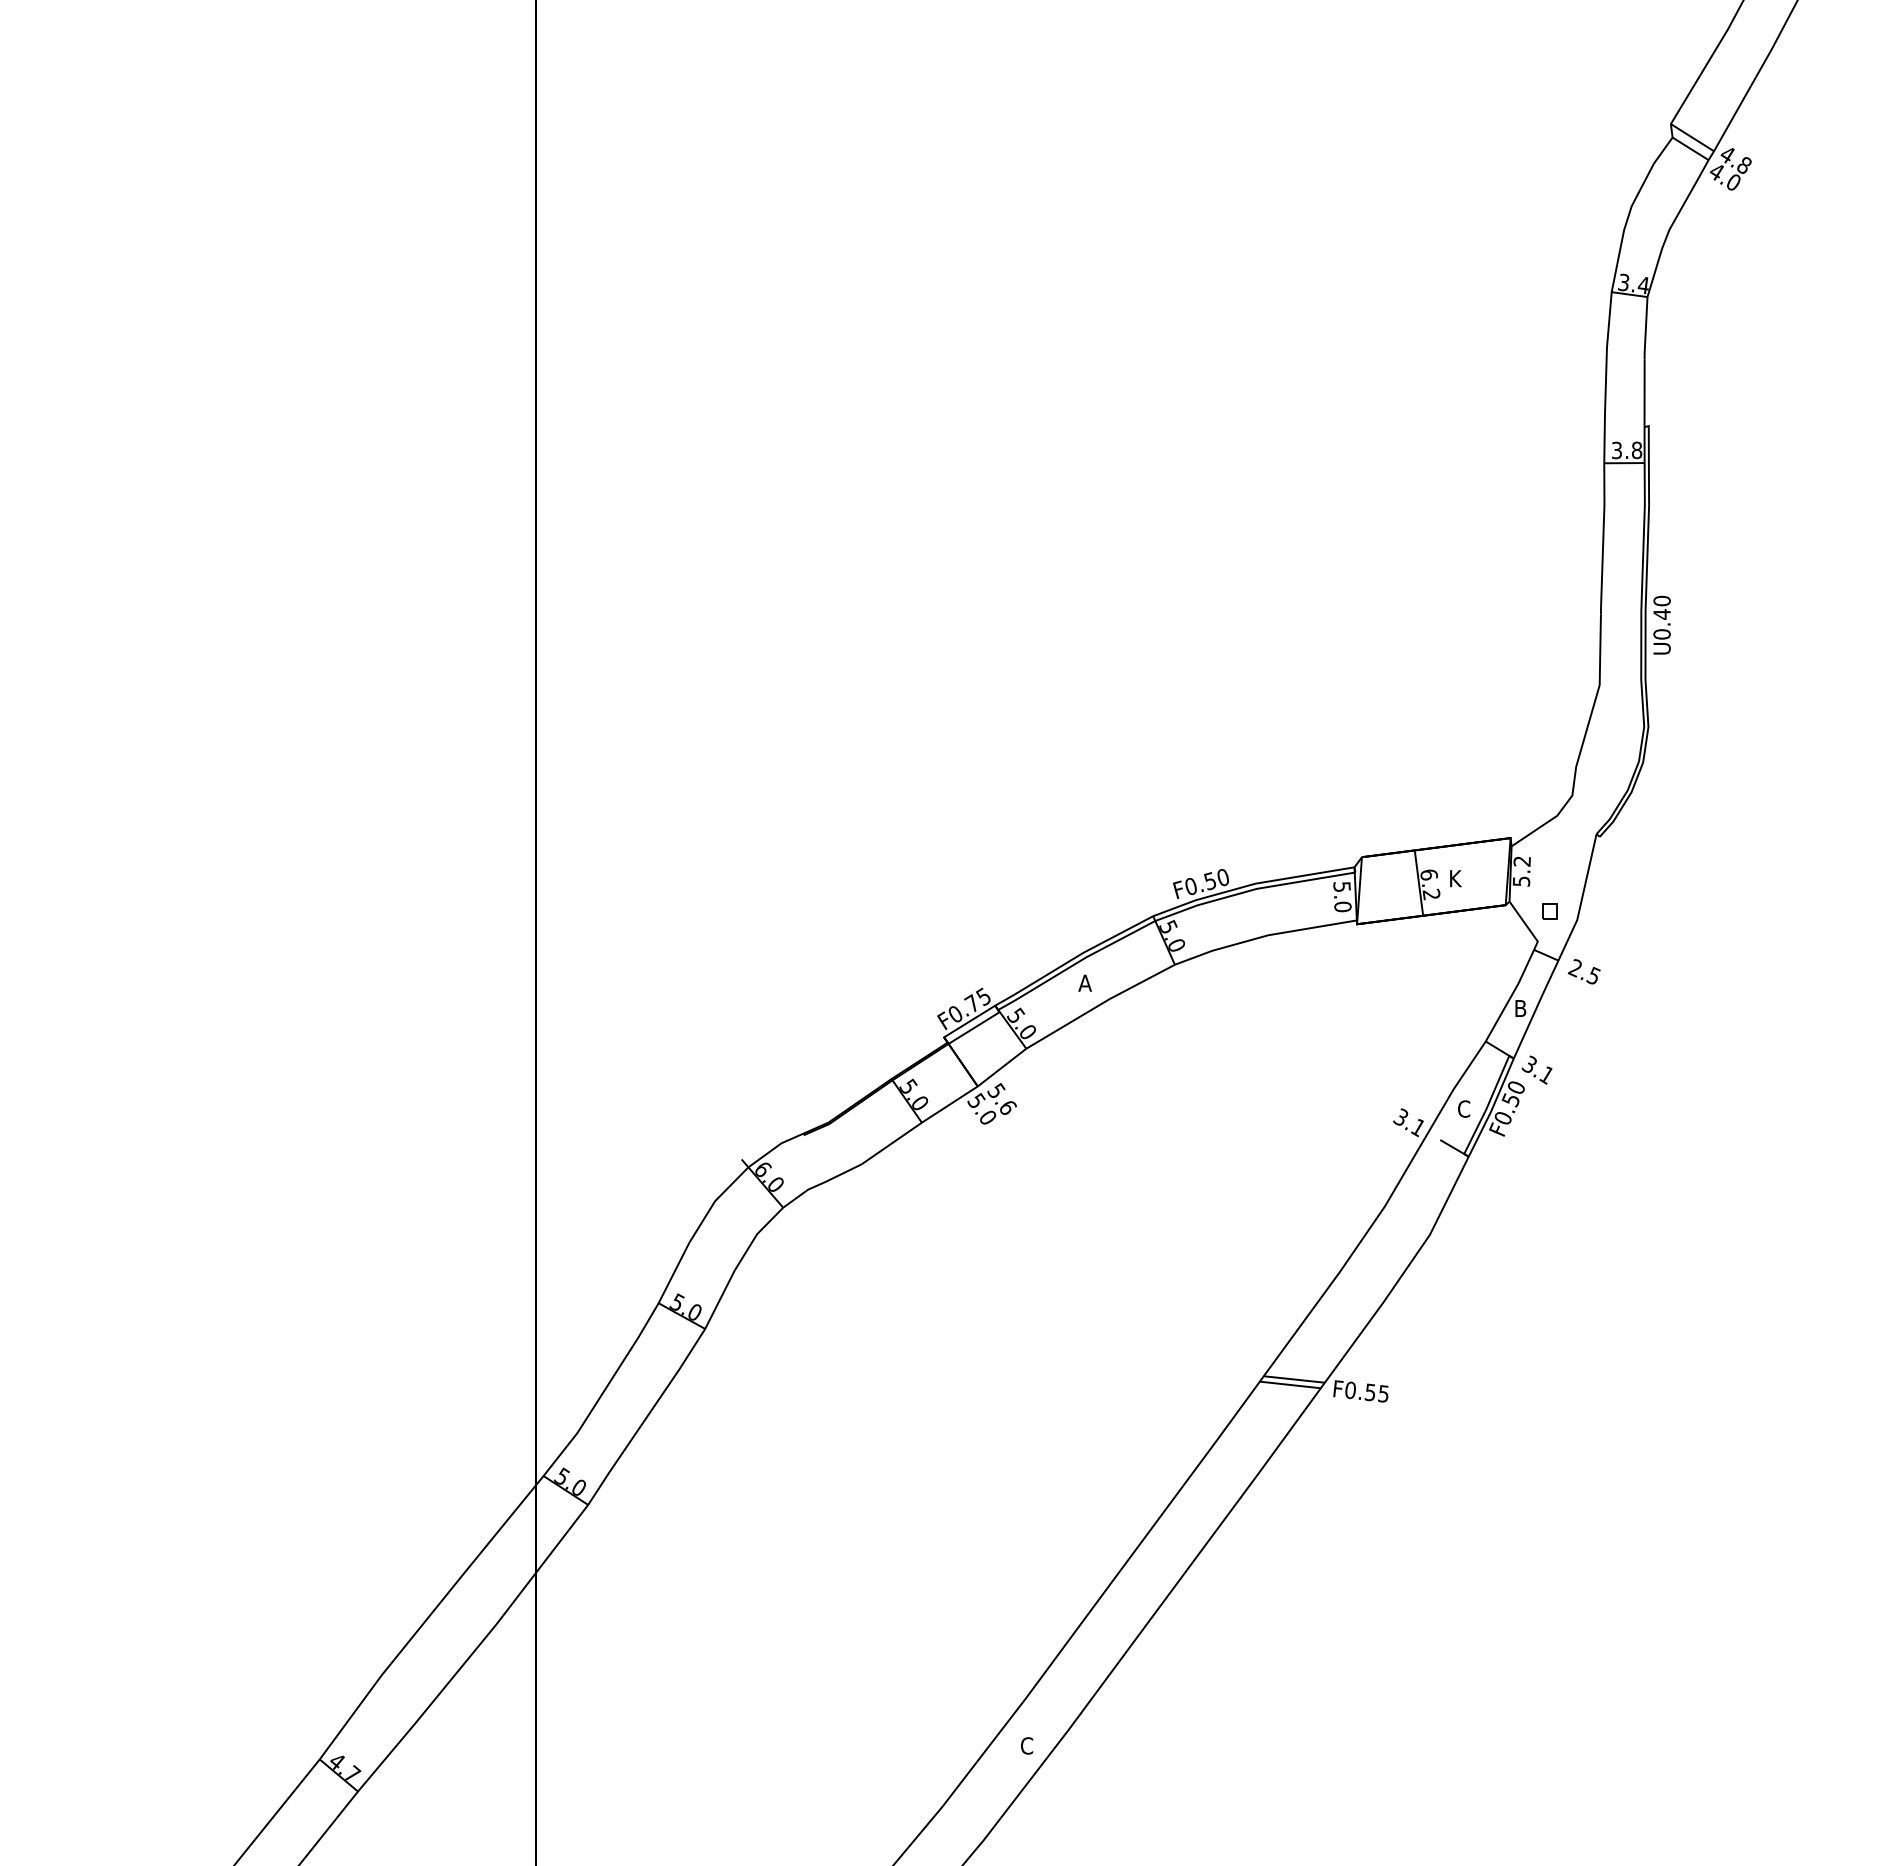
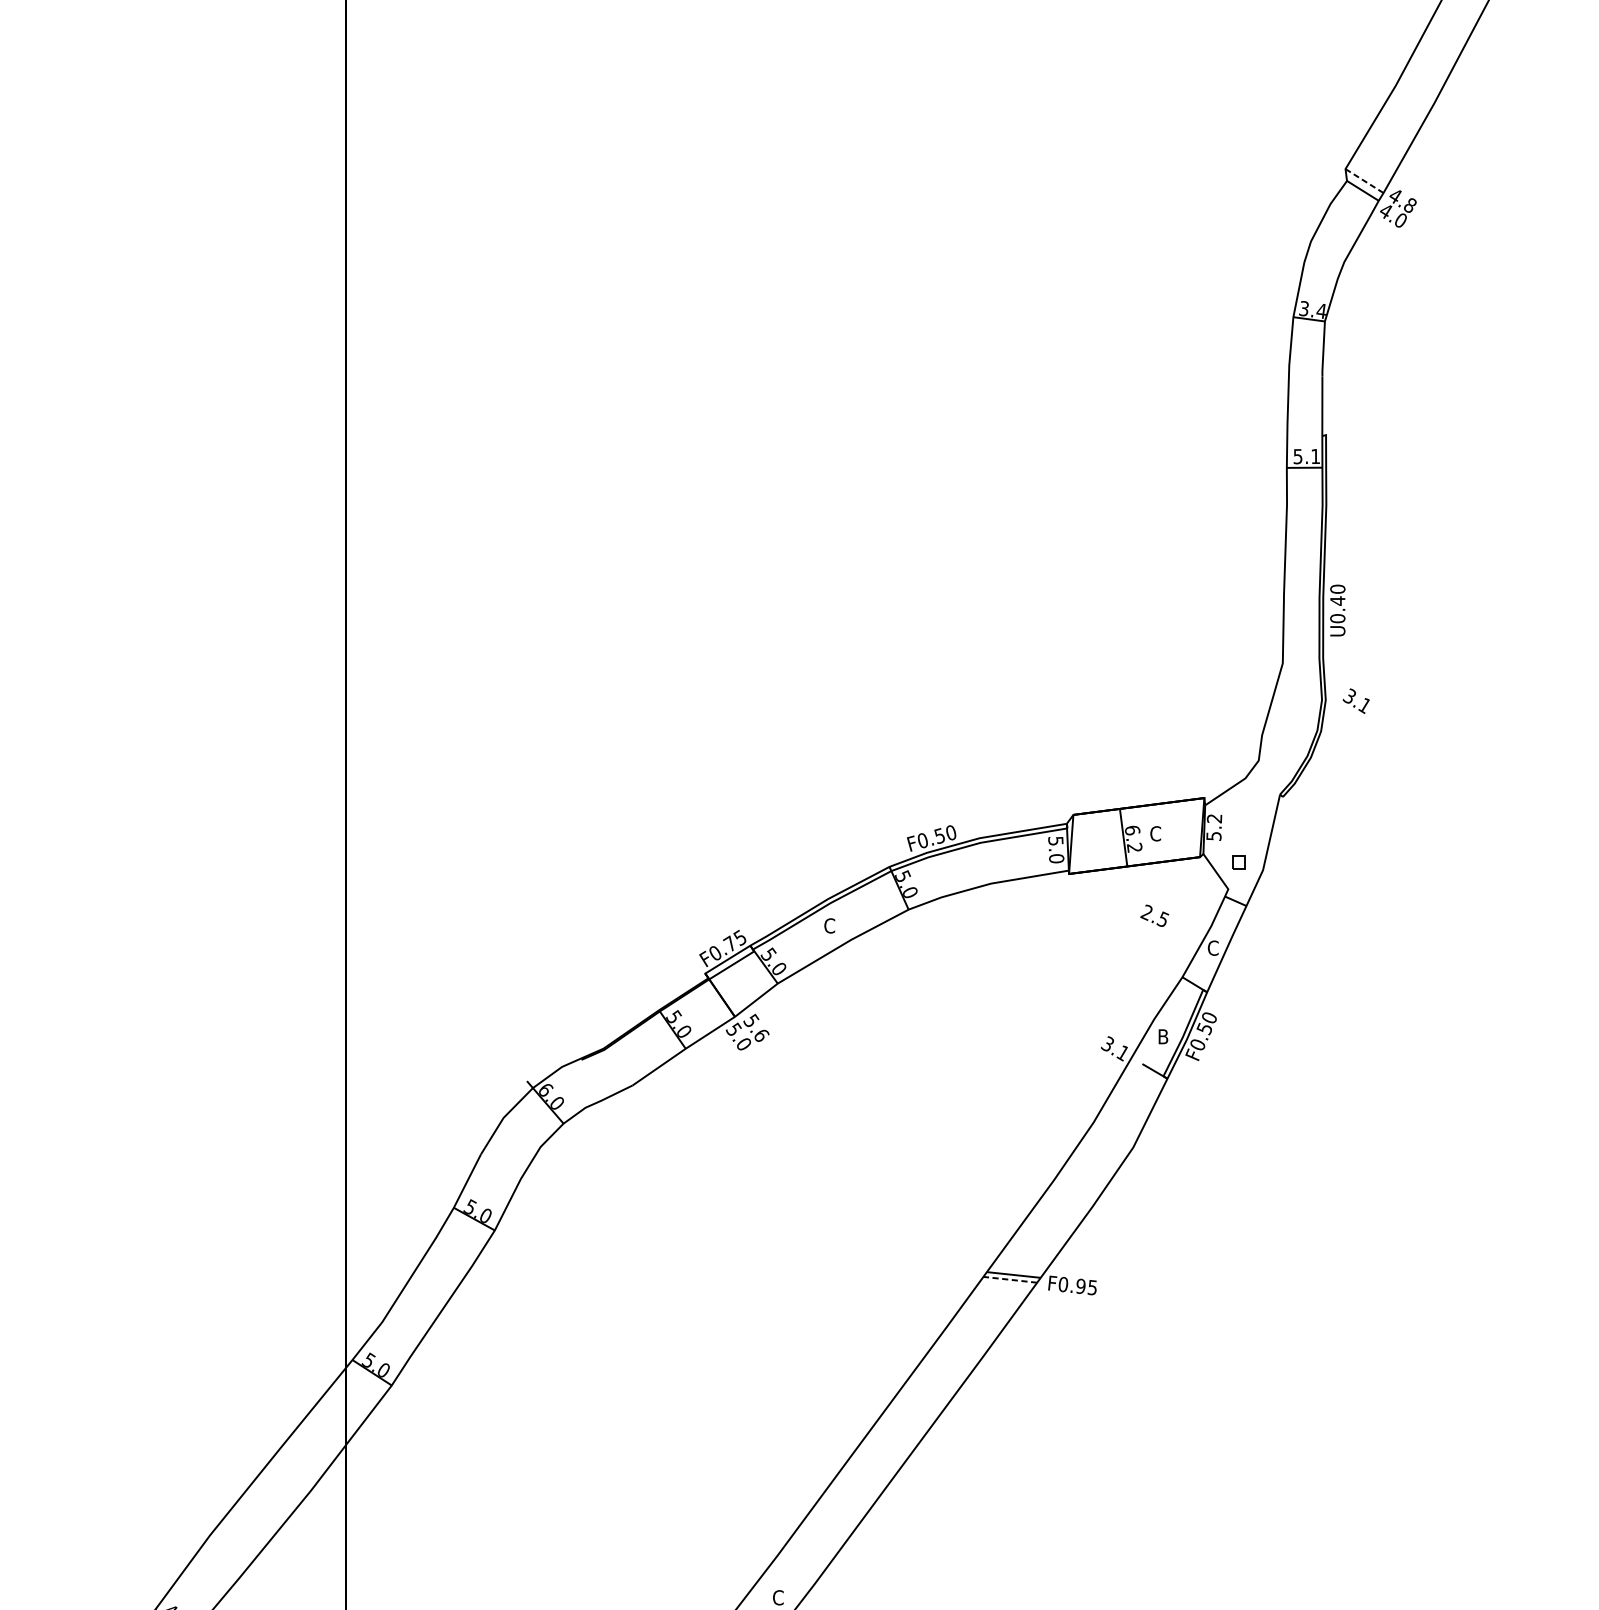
line: (1692, 137) -> (1364, 180), solid -> dashed
text: (1627, 450) -> (1307, 456), 3.8 -> 5.1
text: (1455, 878) -> (1155, 833), K -> C
text: (1583, 971) -> (1154, 915), moved
text: (1084, 982) -> (828, 925), A -> C
text: (1520, 1008) -> (1213, 948), B -> C
text: (1536, 1069) -> (1355, 700), moved
text: (1464, 1108) -> (1163, 1036), C -> B
line: (1290, 1384) -> (1010, 1279), solid -> dashed
text: (1369, 1391) -> (1080, 1285), F0.55 -> F0.95

